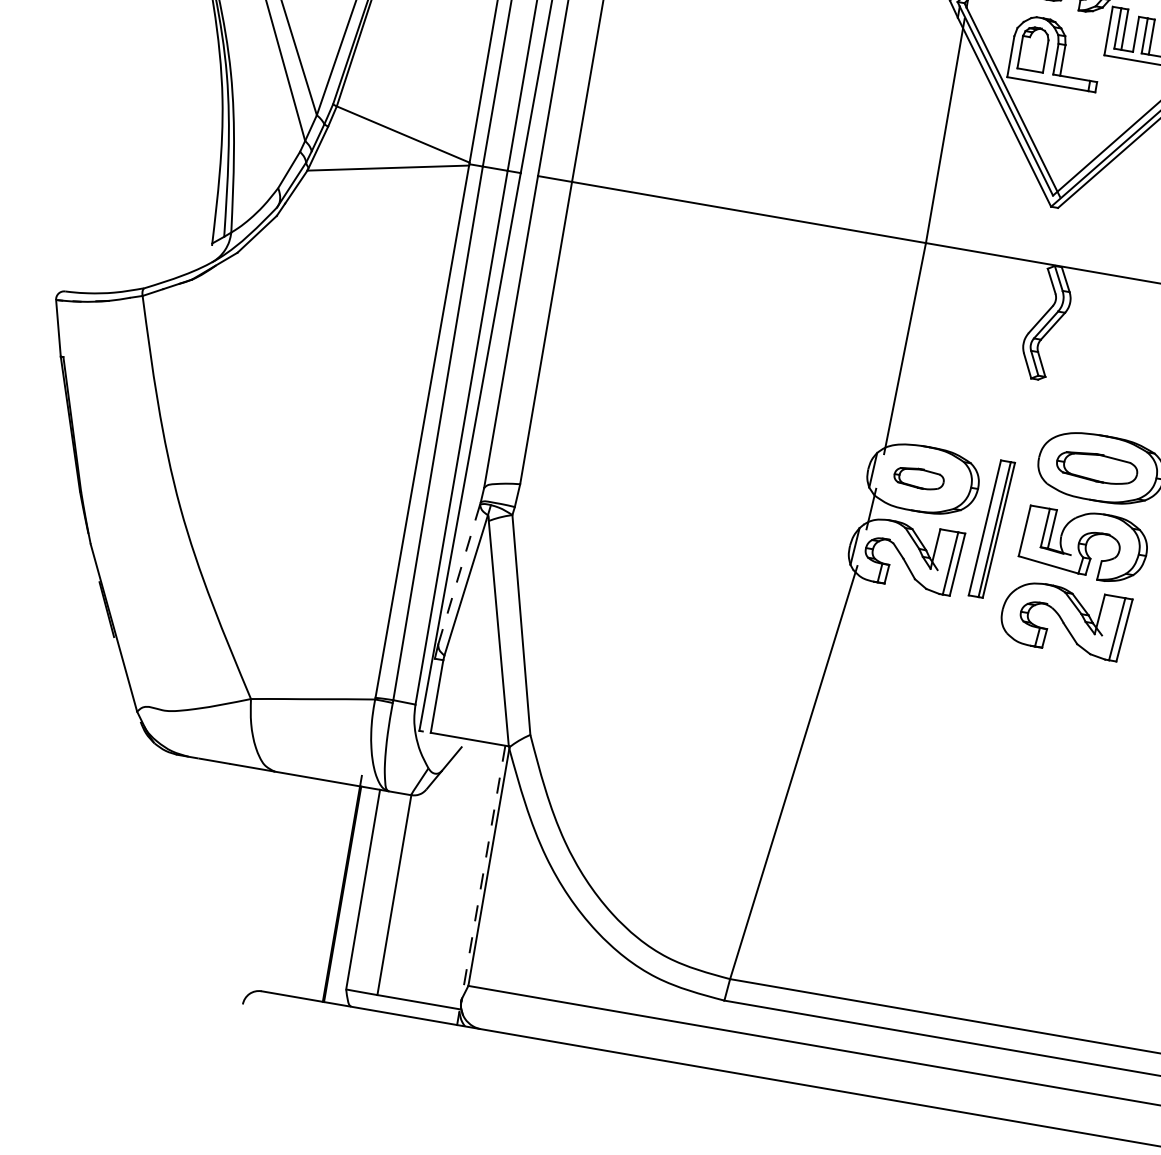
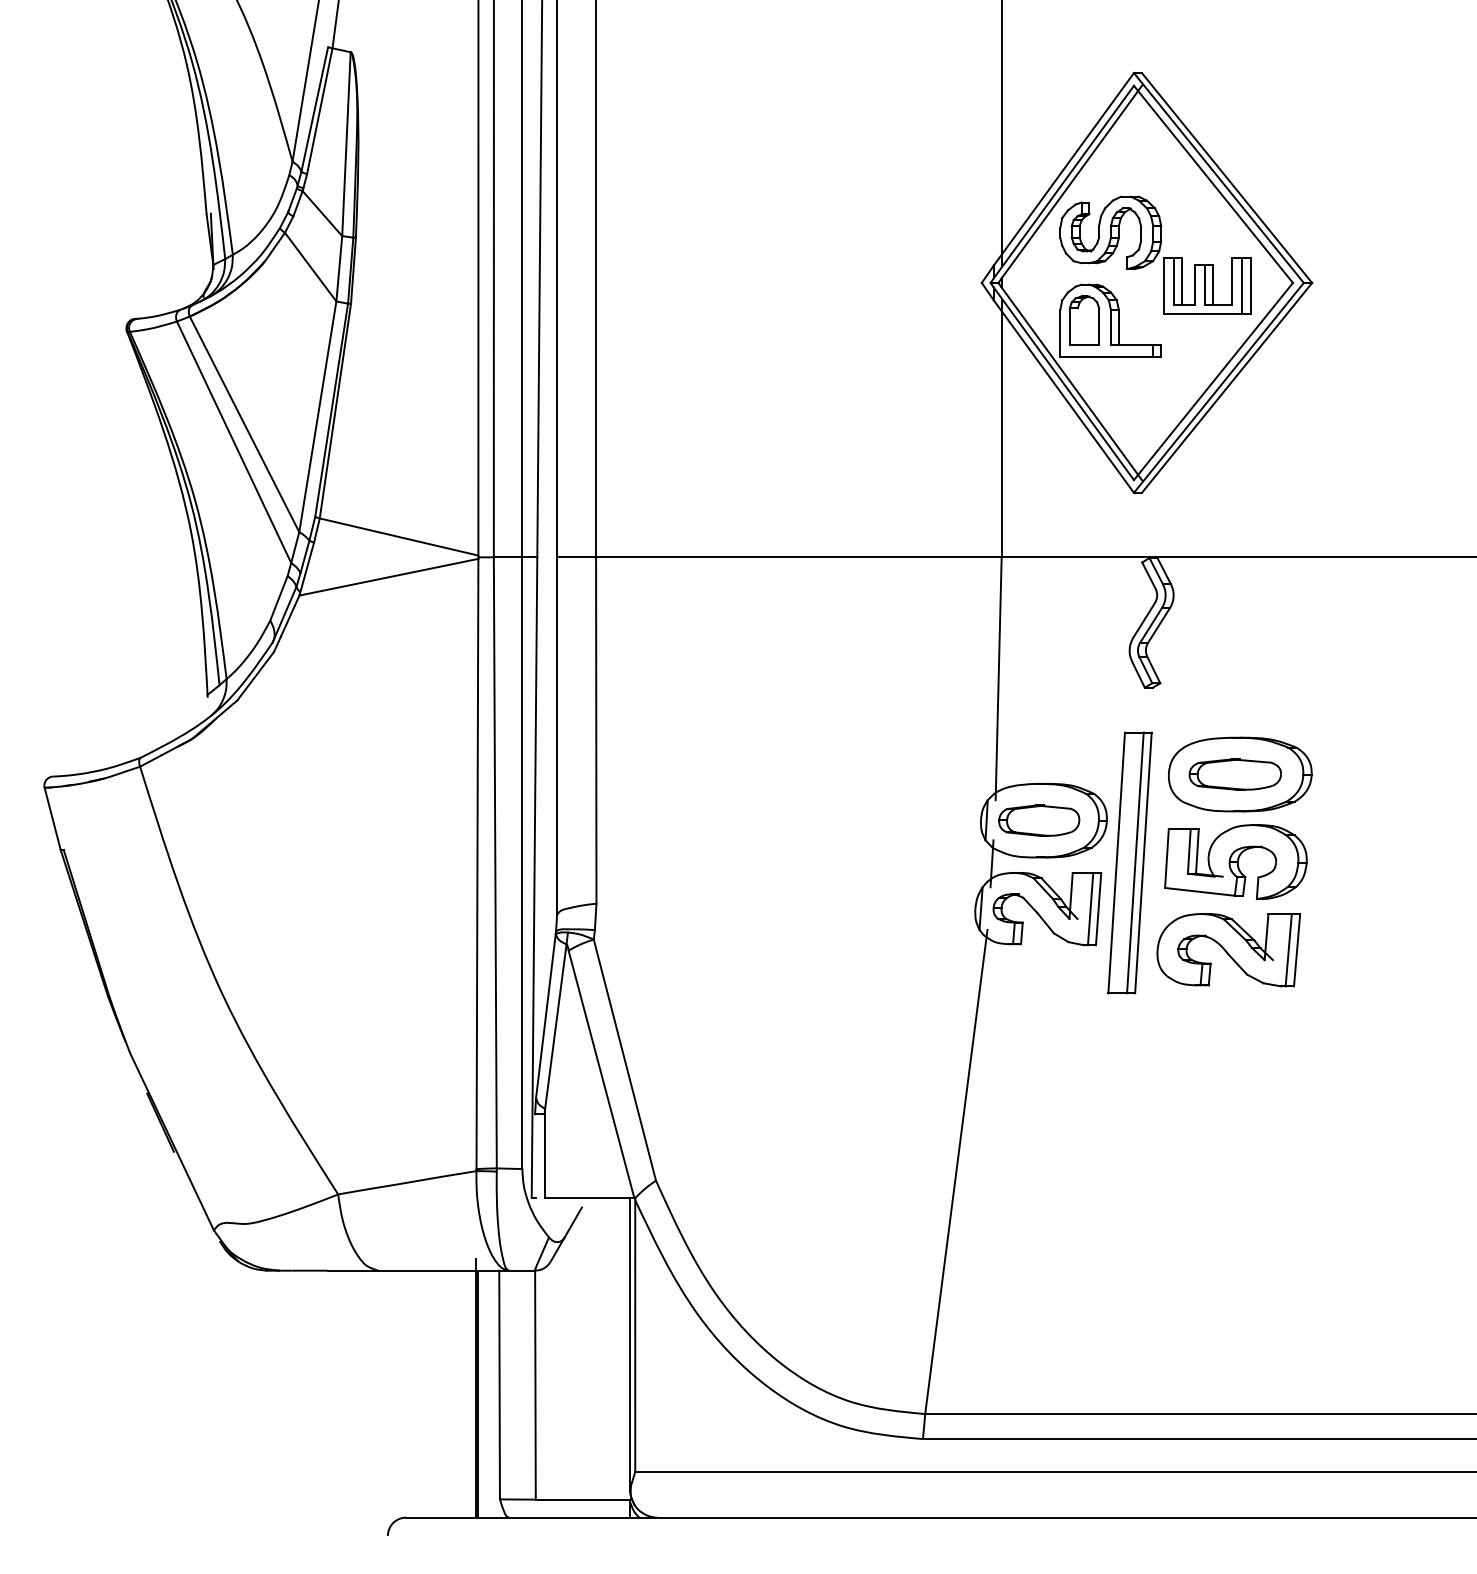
part: (919, 478) -> (1039, 820), size x1.43
part: (991, 528) -> (1129, 862), size x1.67
line: (458, 574) -> (545, 1015), dashed -> solid
line: (483, 874) -> (630, 1344), dashed -> solid

